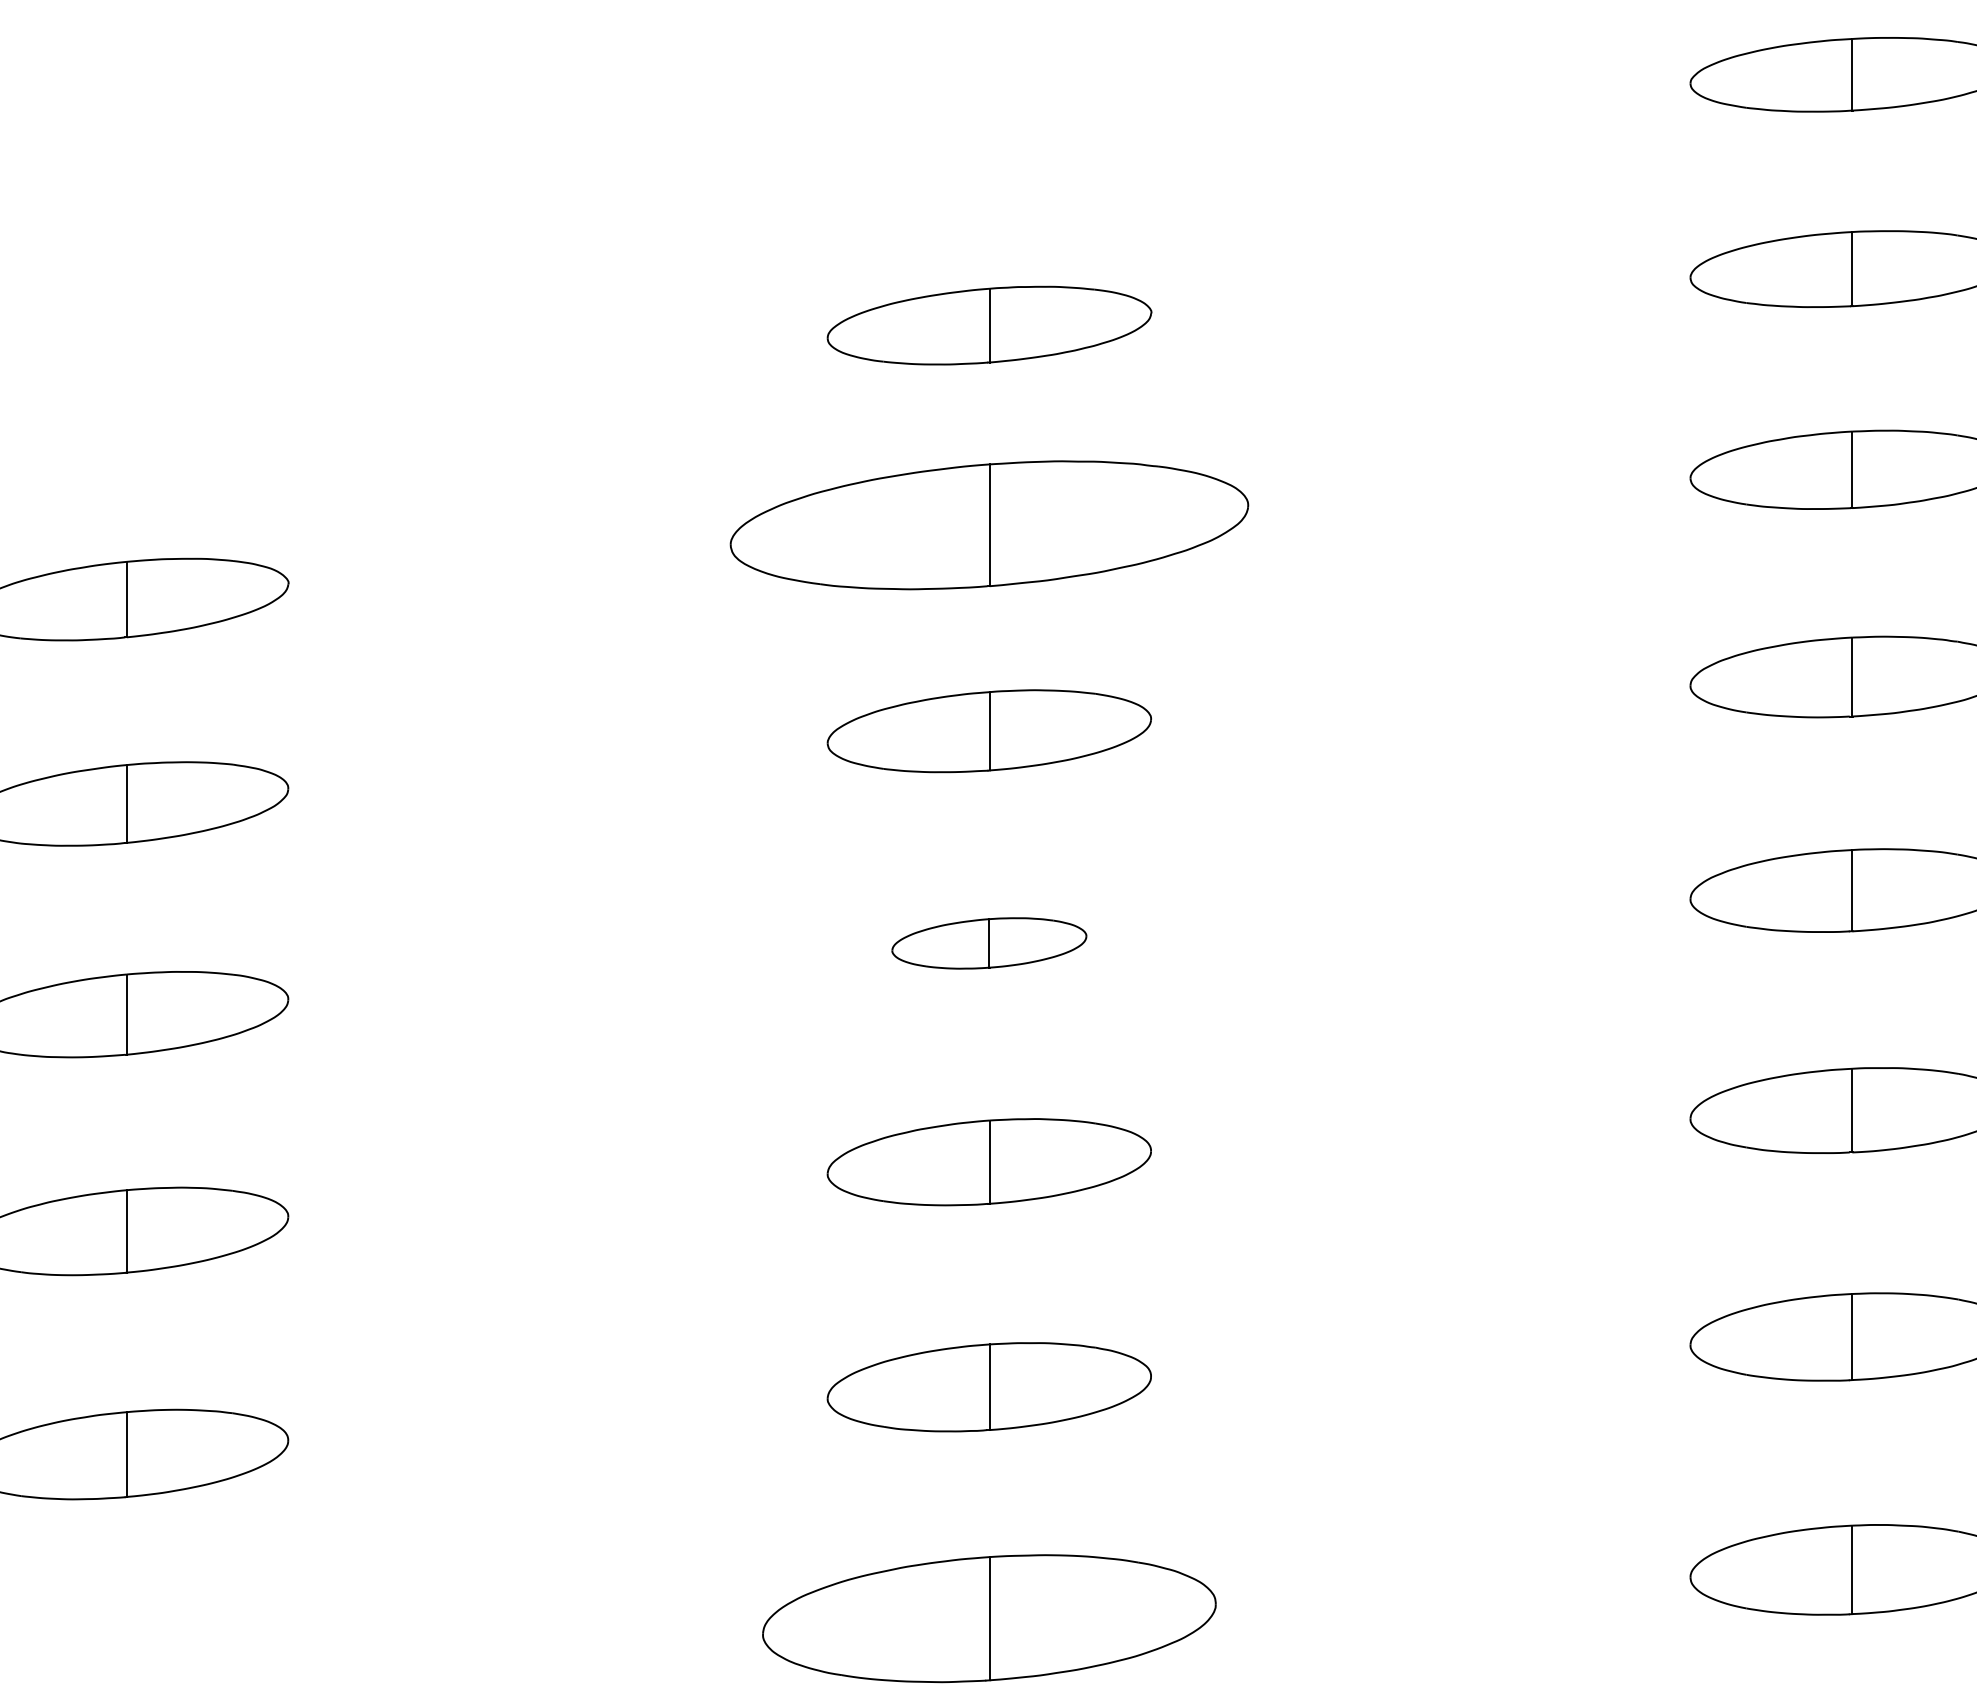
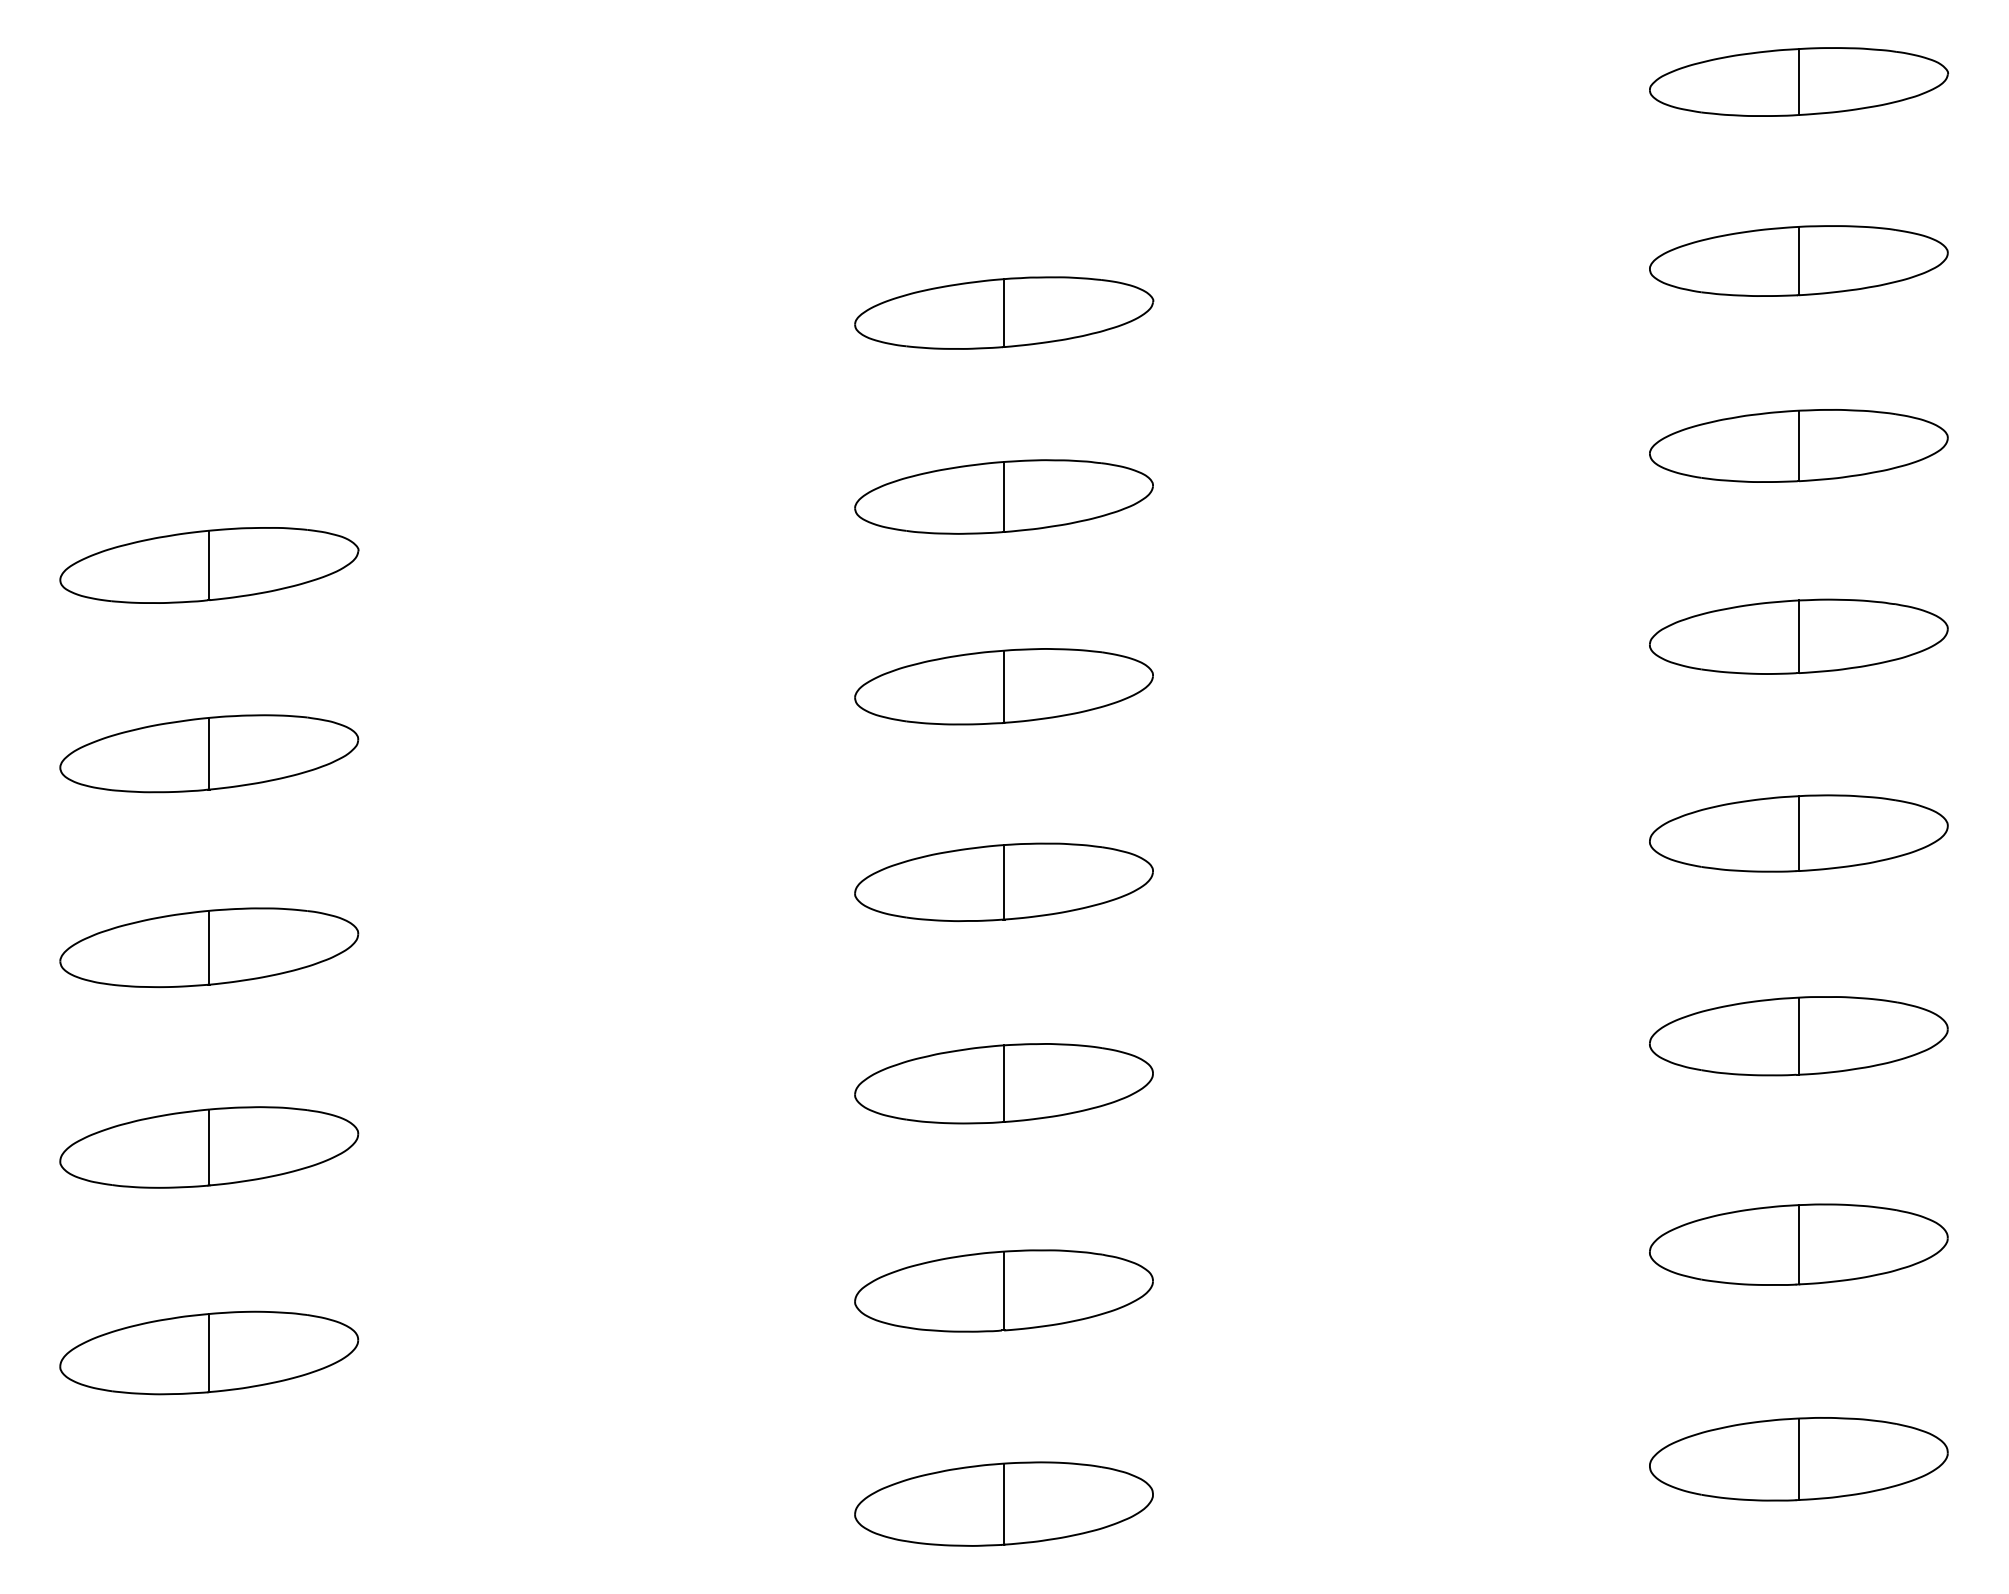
part: (988, 524) -> (1003, 496), size x0.62
part: (988, 942) -> (1003, 881), size x1.67
part: (988, 1617) -> (1003, 1503), size x0.71

